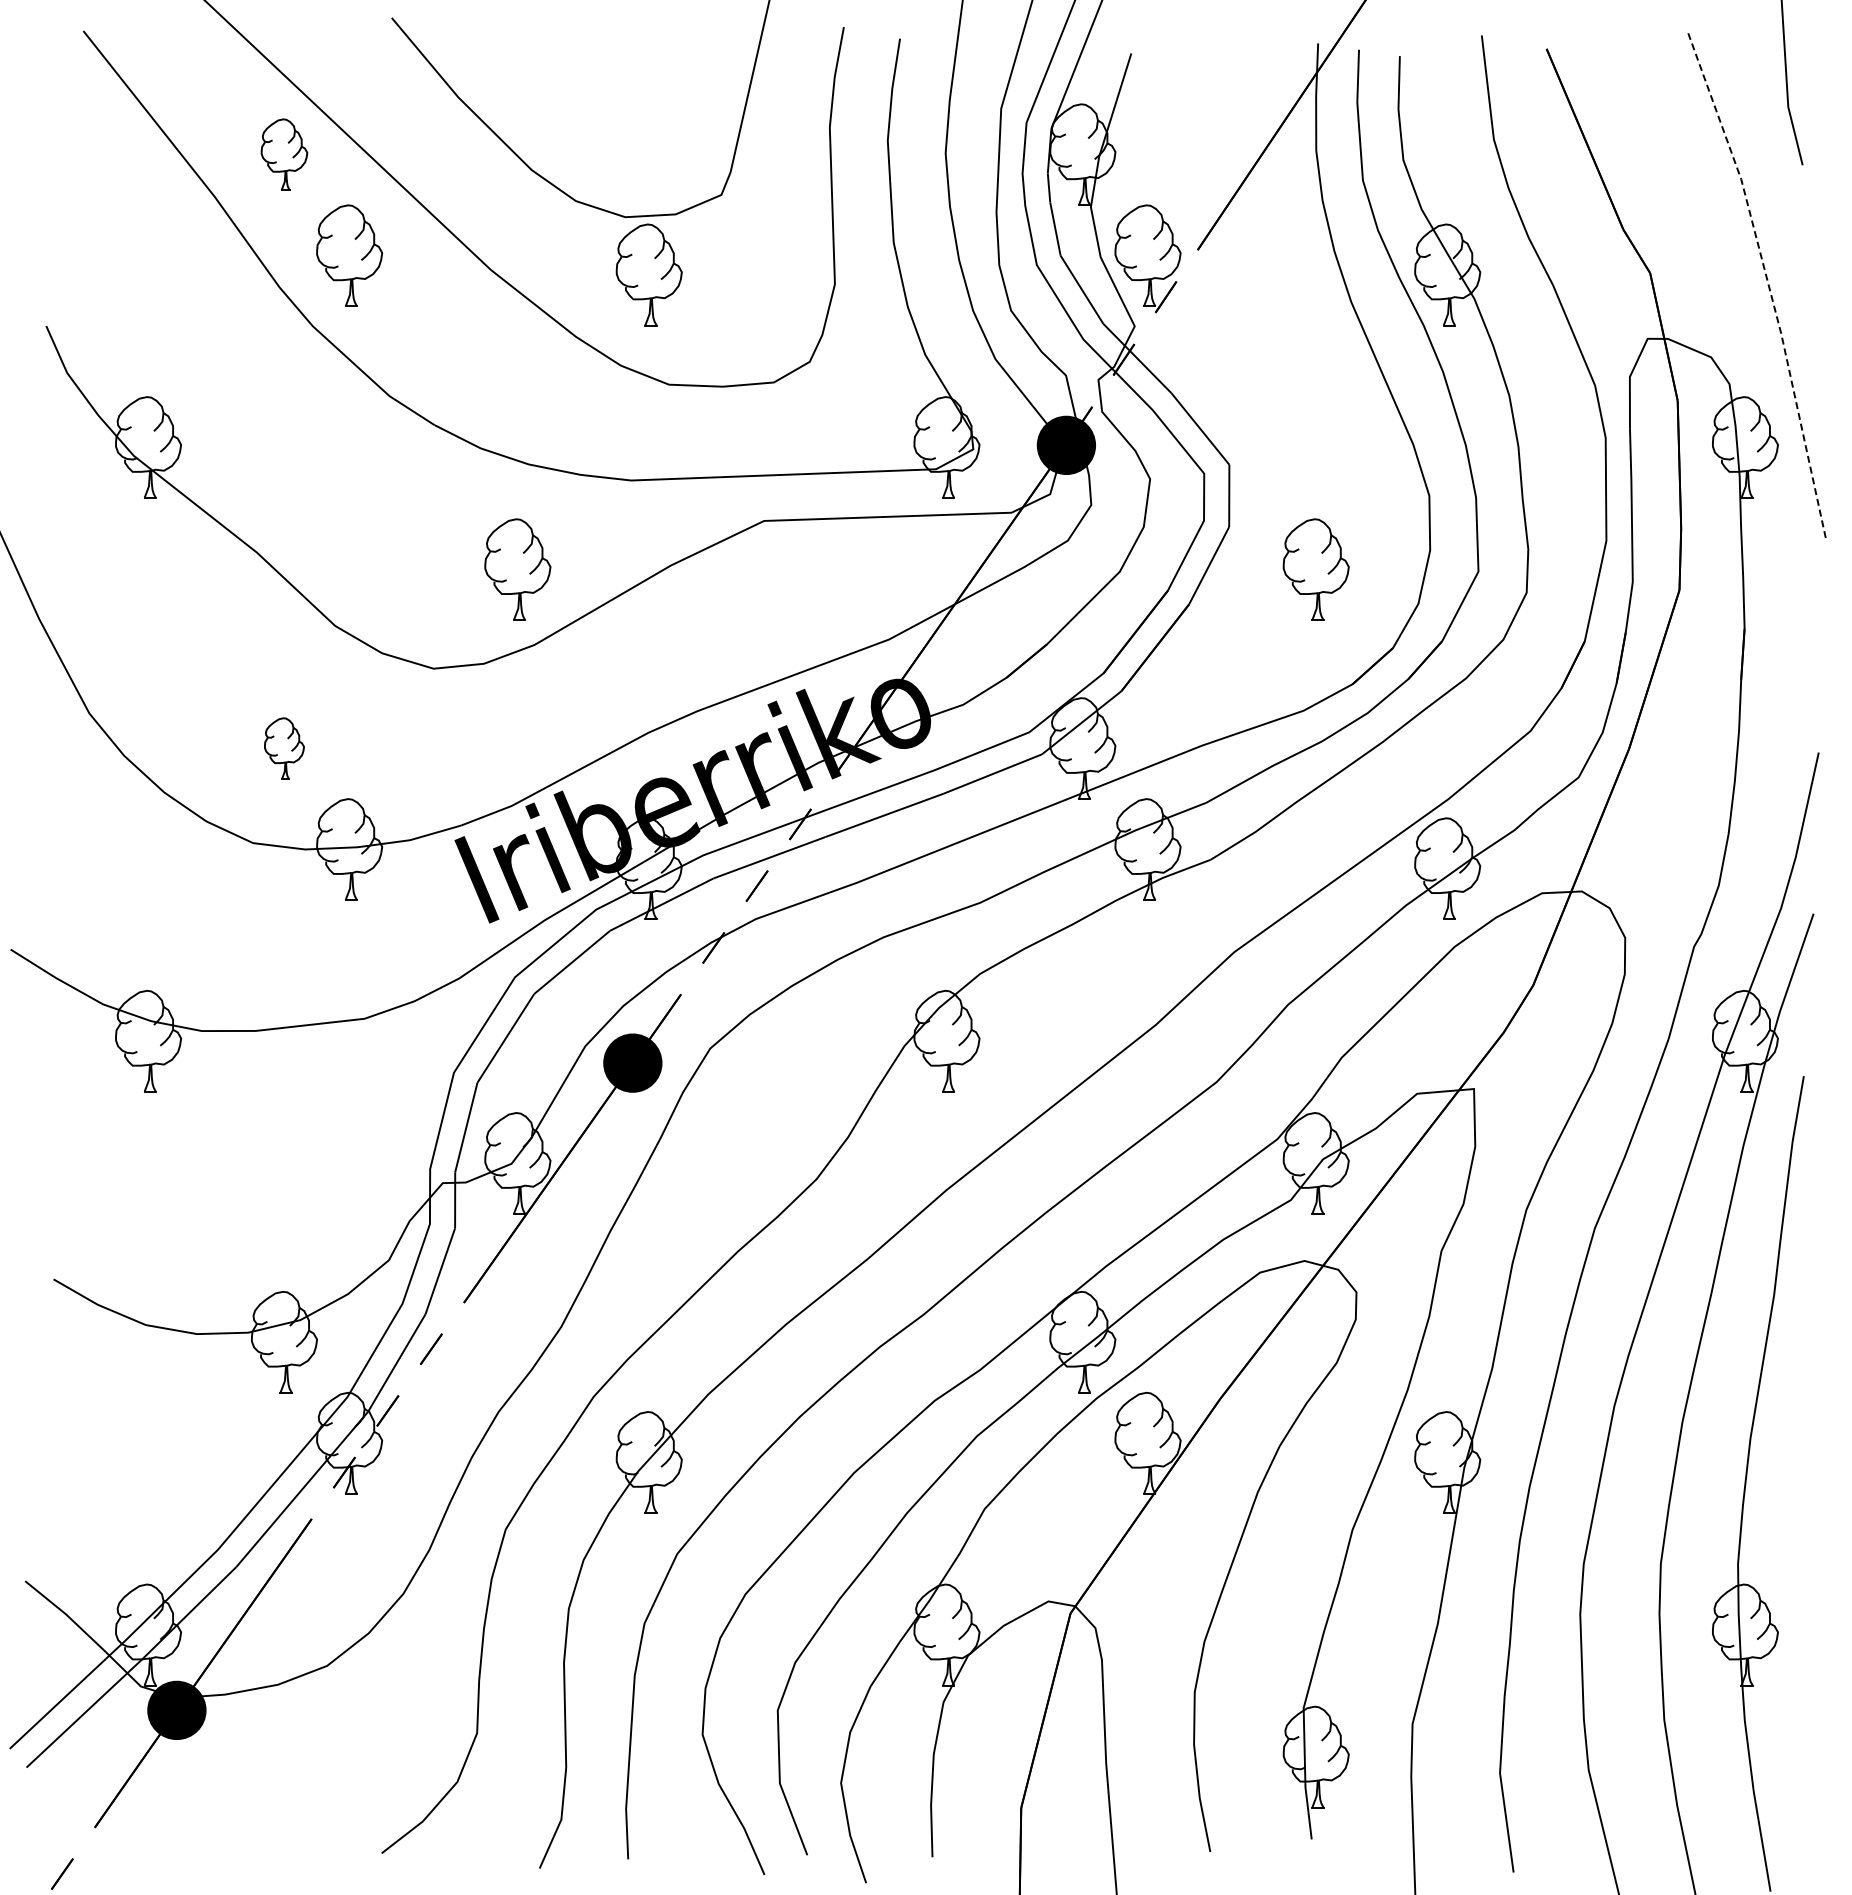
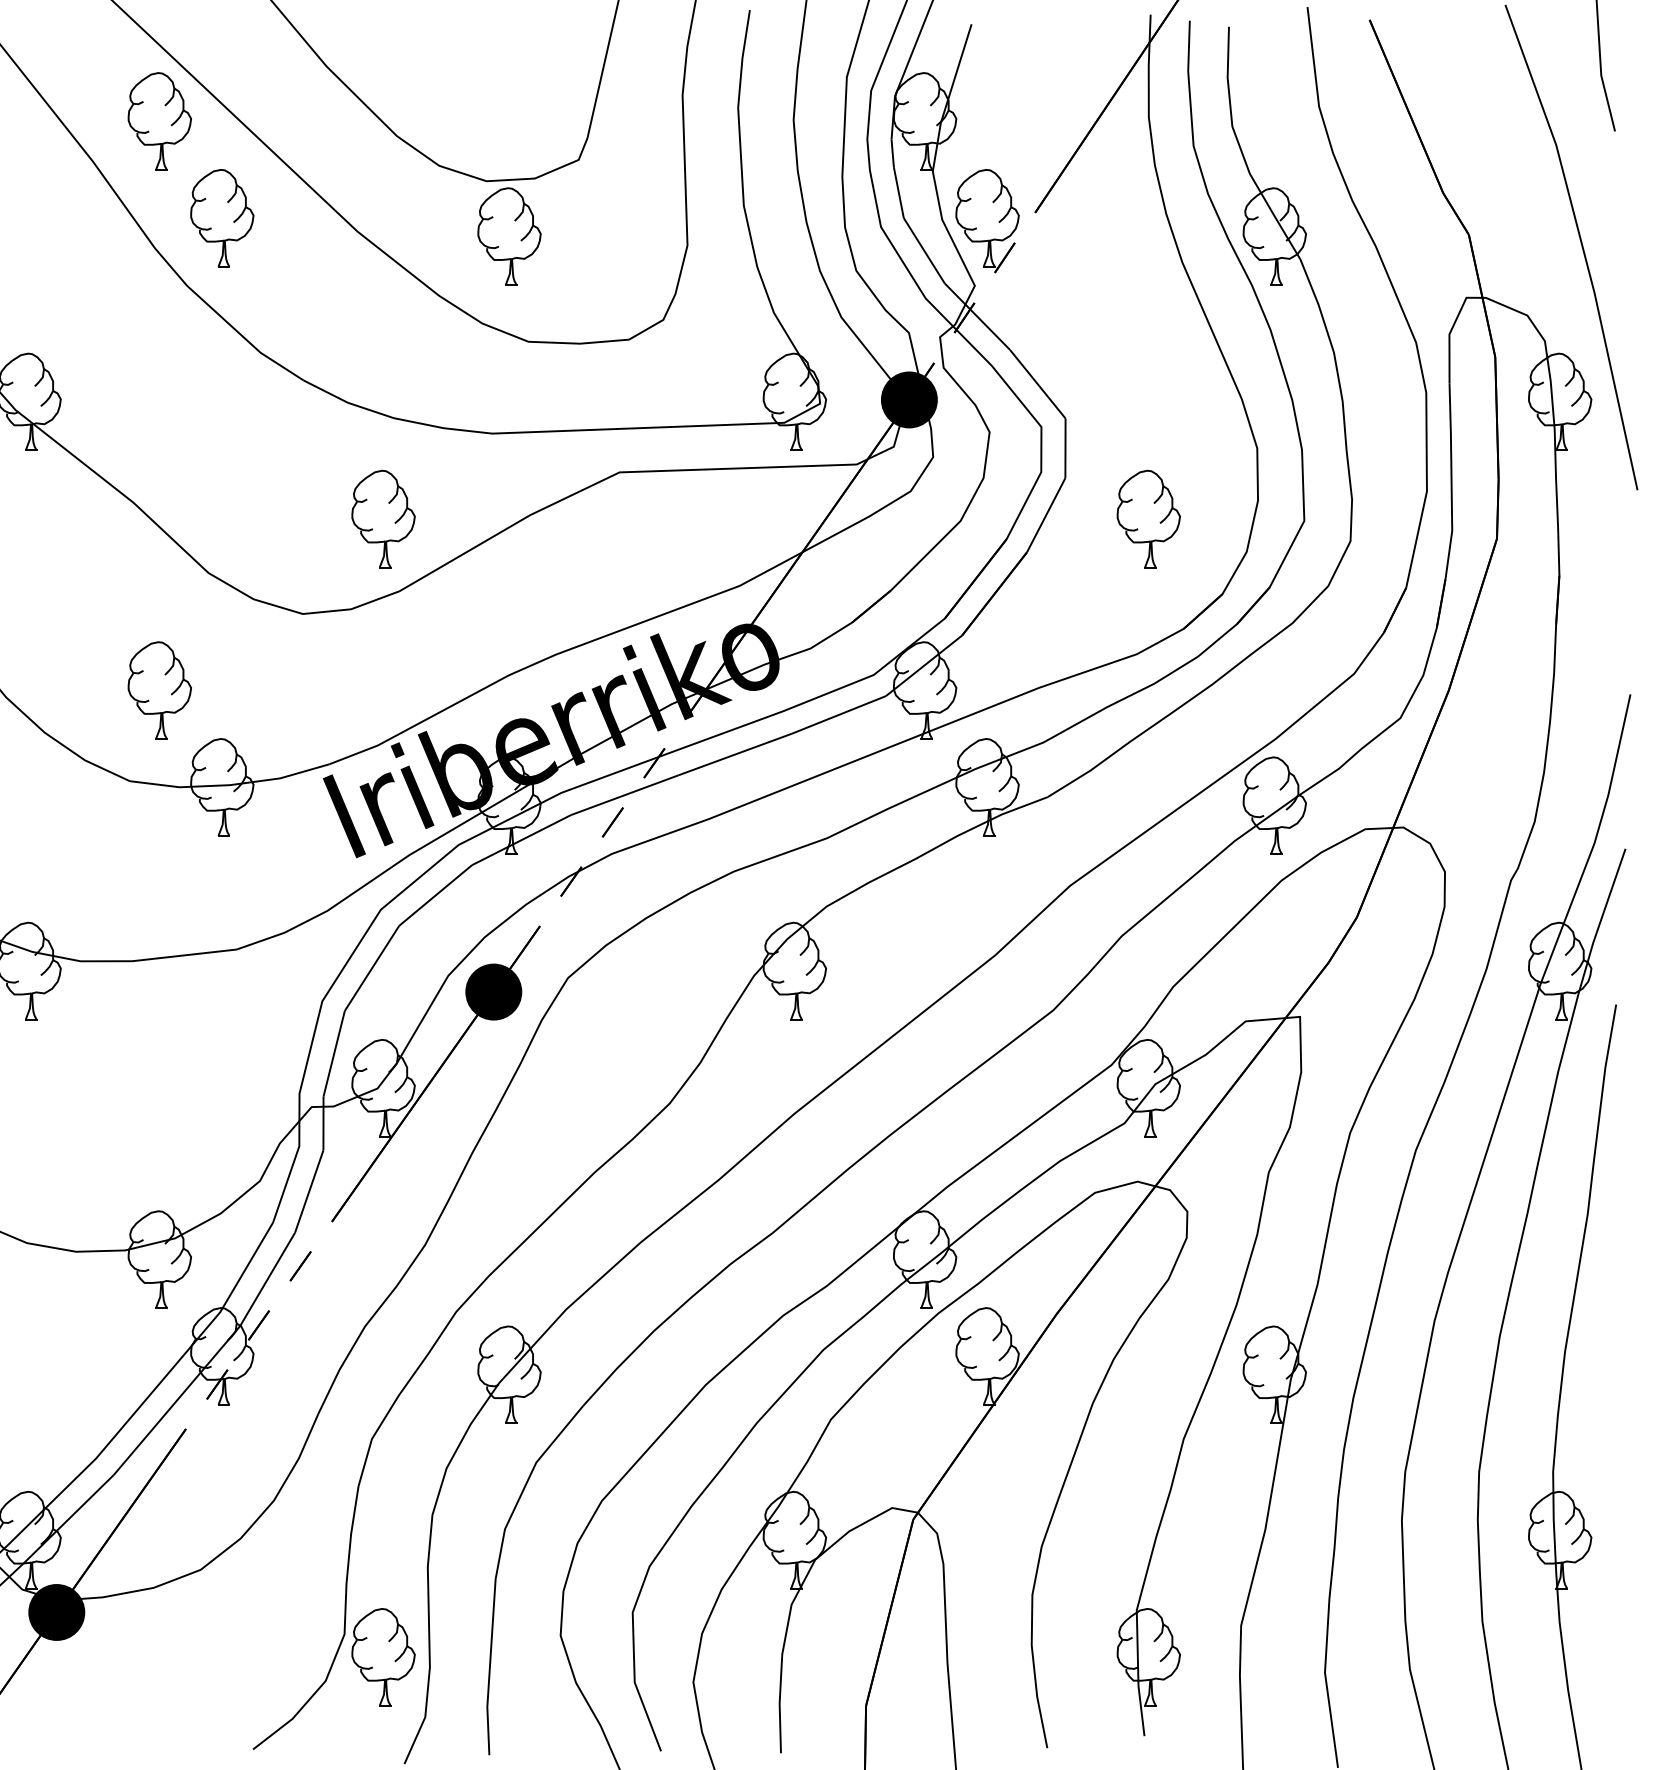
part: (284, 154) -> (159, 121), size x1.43
line: (1768, 283) -> (1582, 244), dashed -> solid
part: (284, 748) -> (159, 690), size x1.67
part: (517, 1756) -> (383, 1656), added

